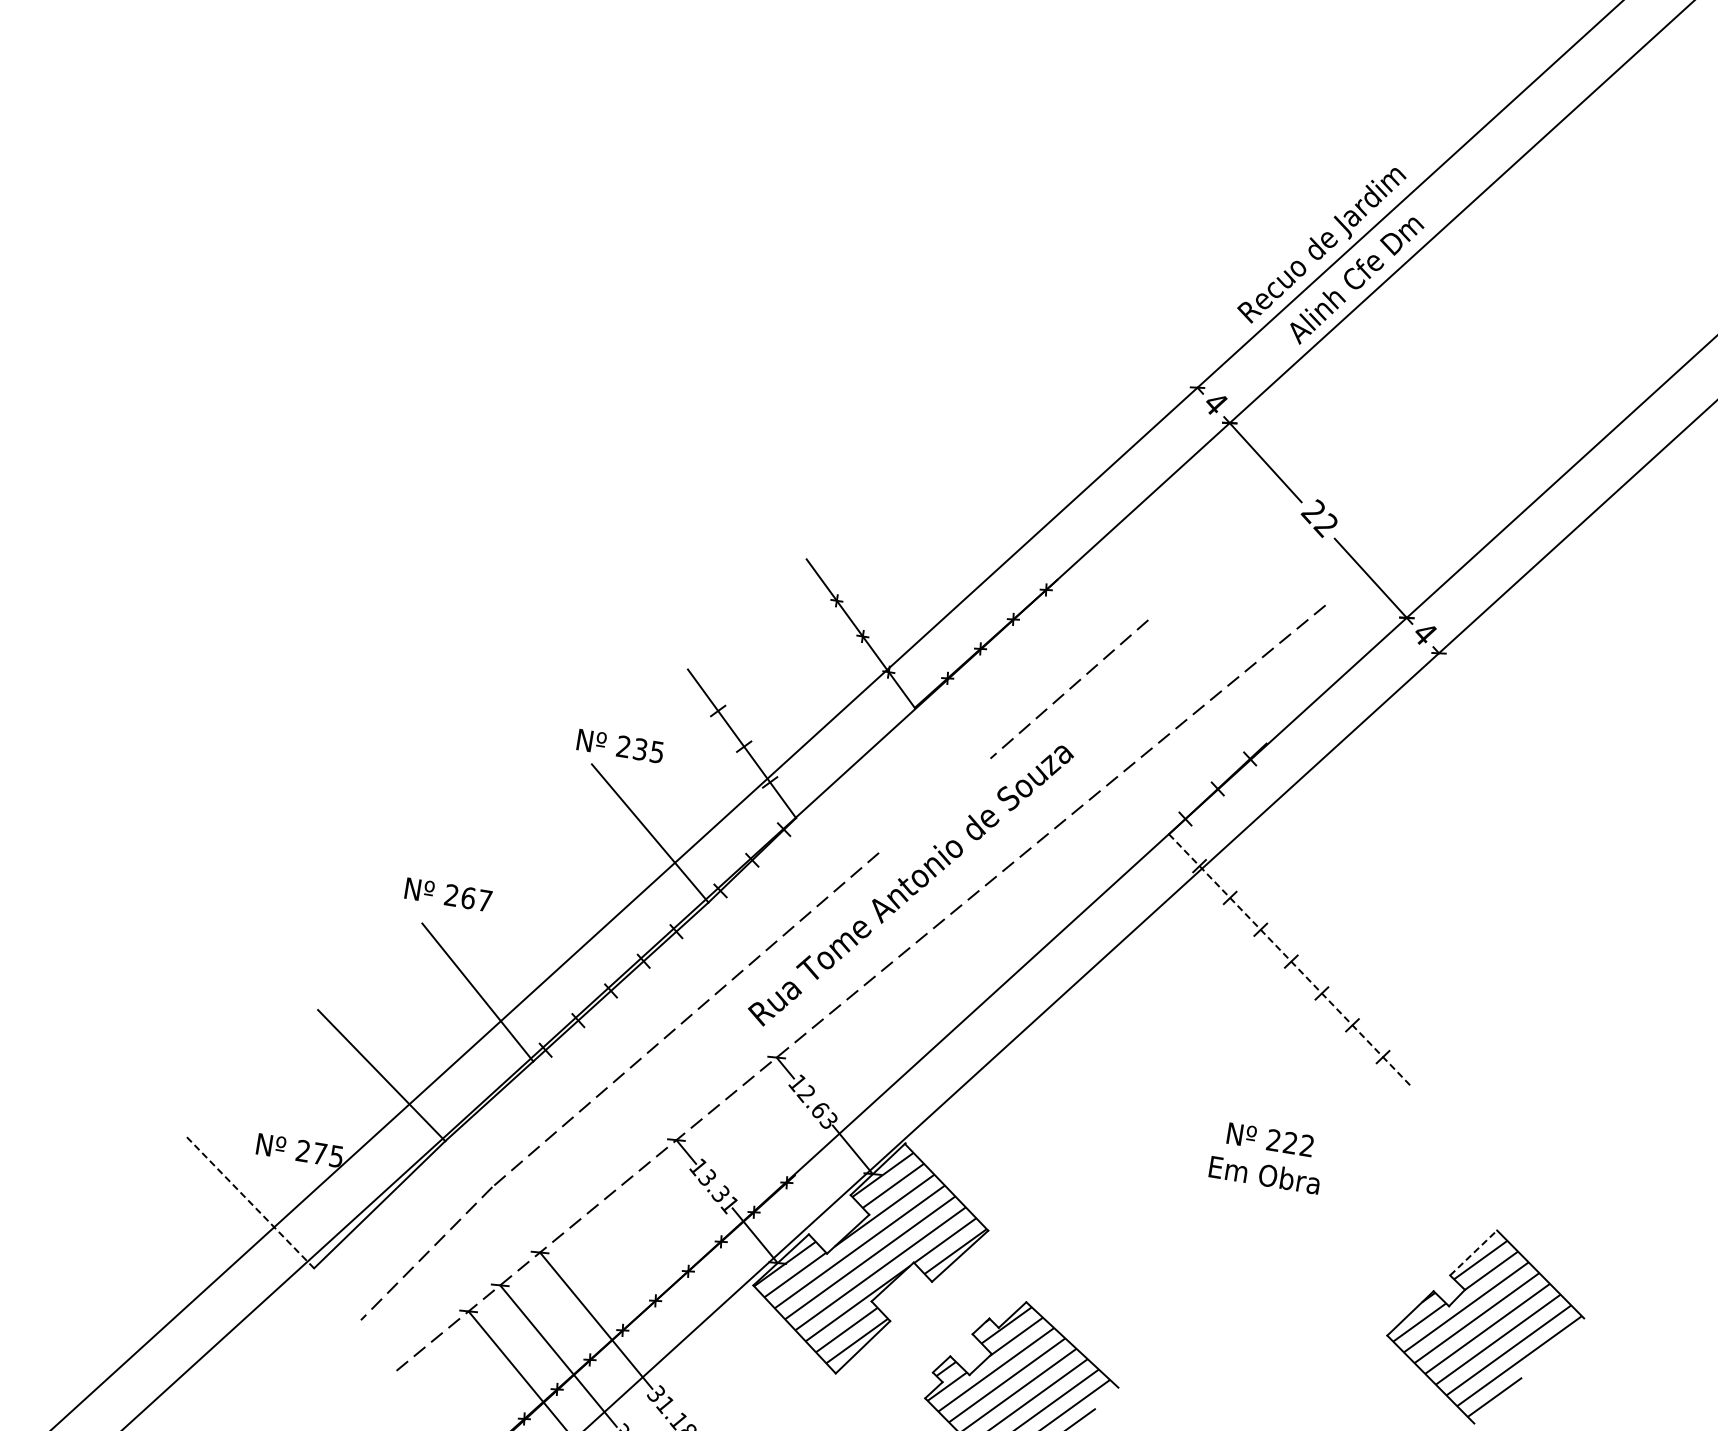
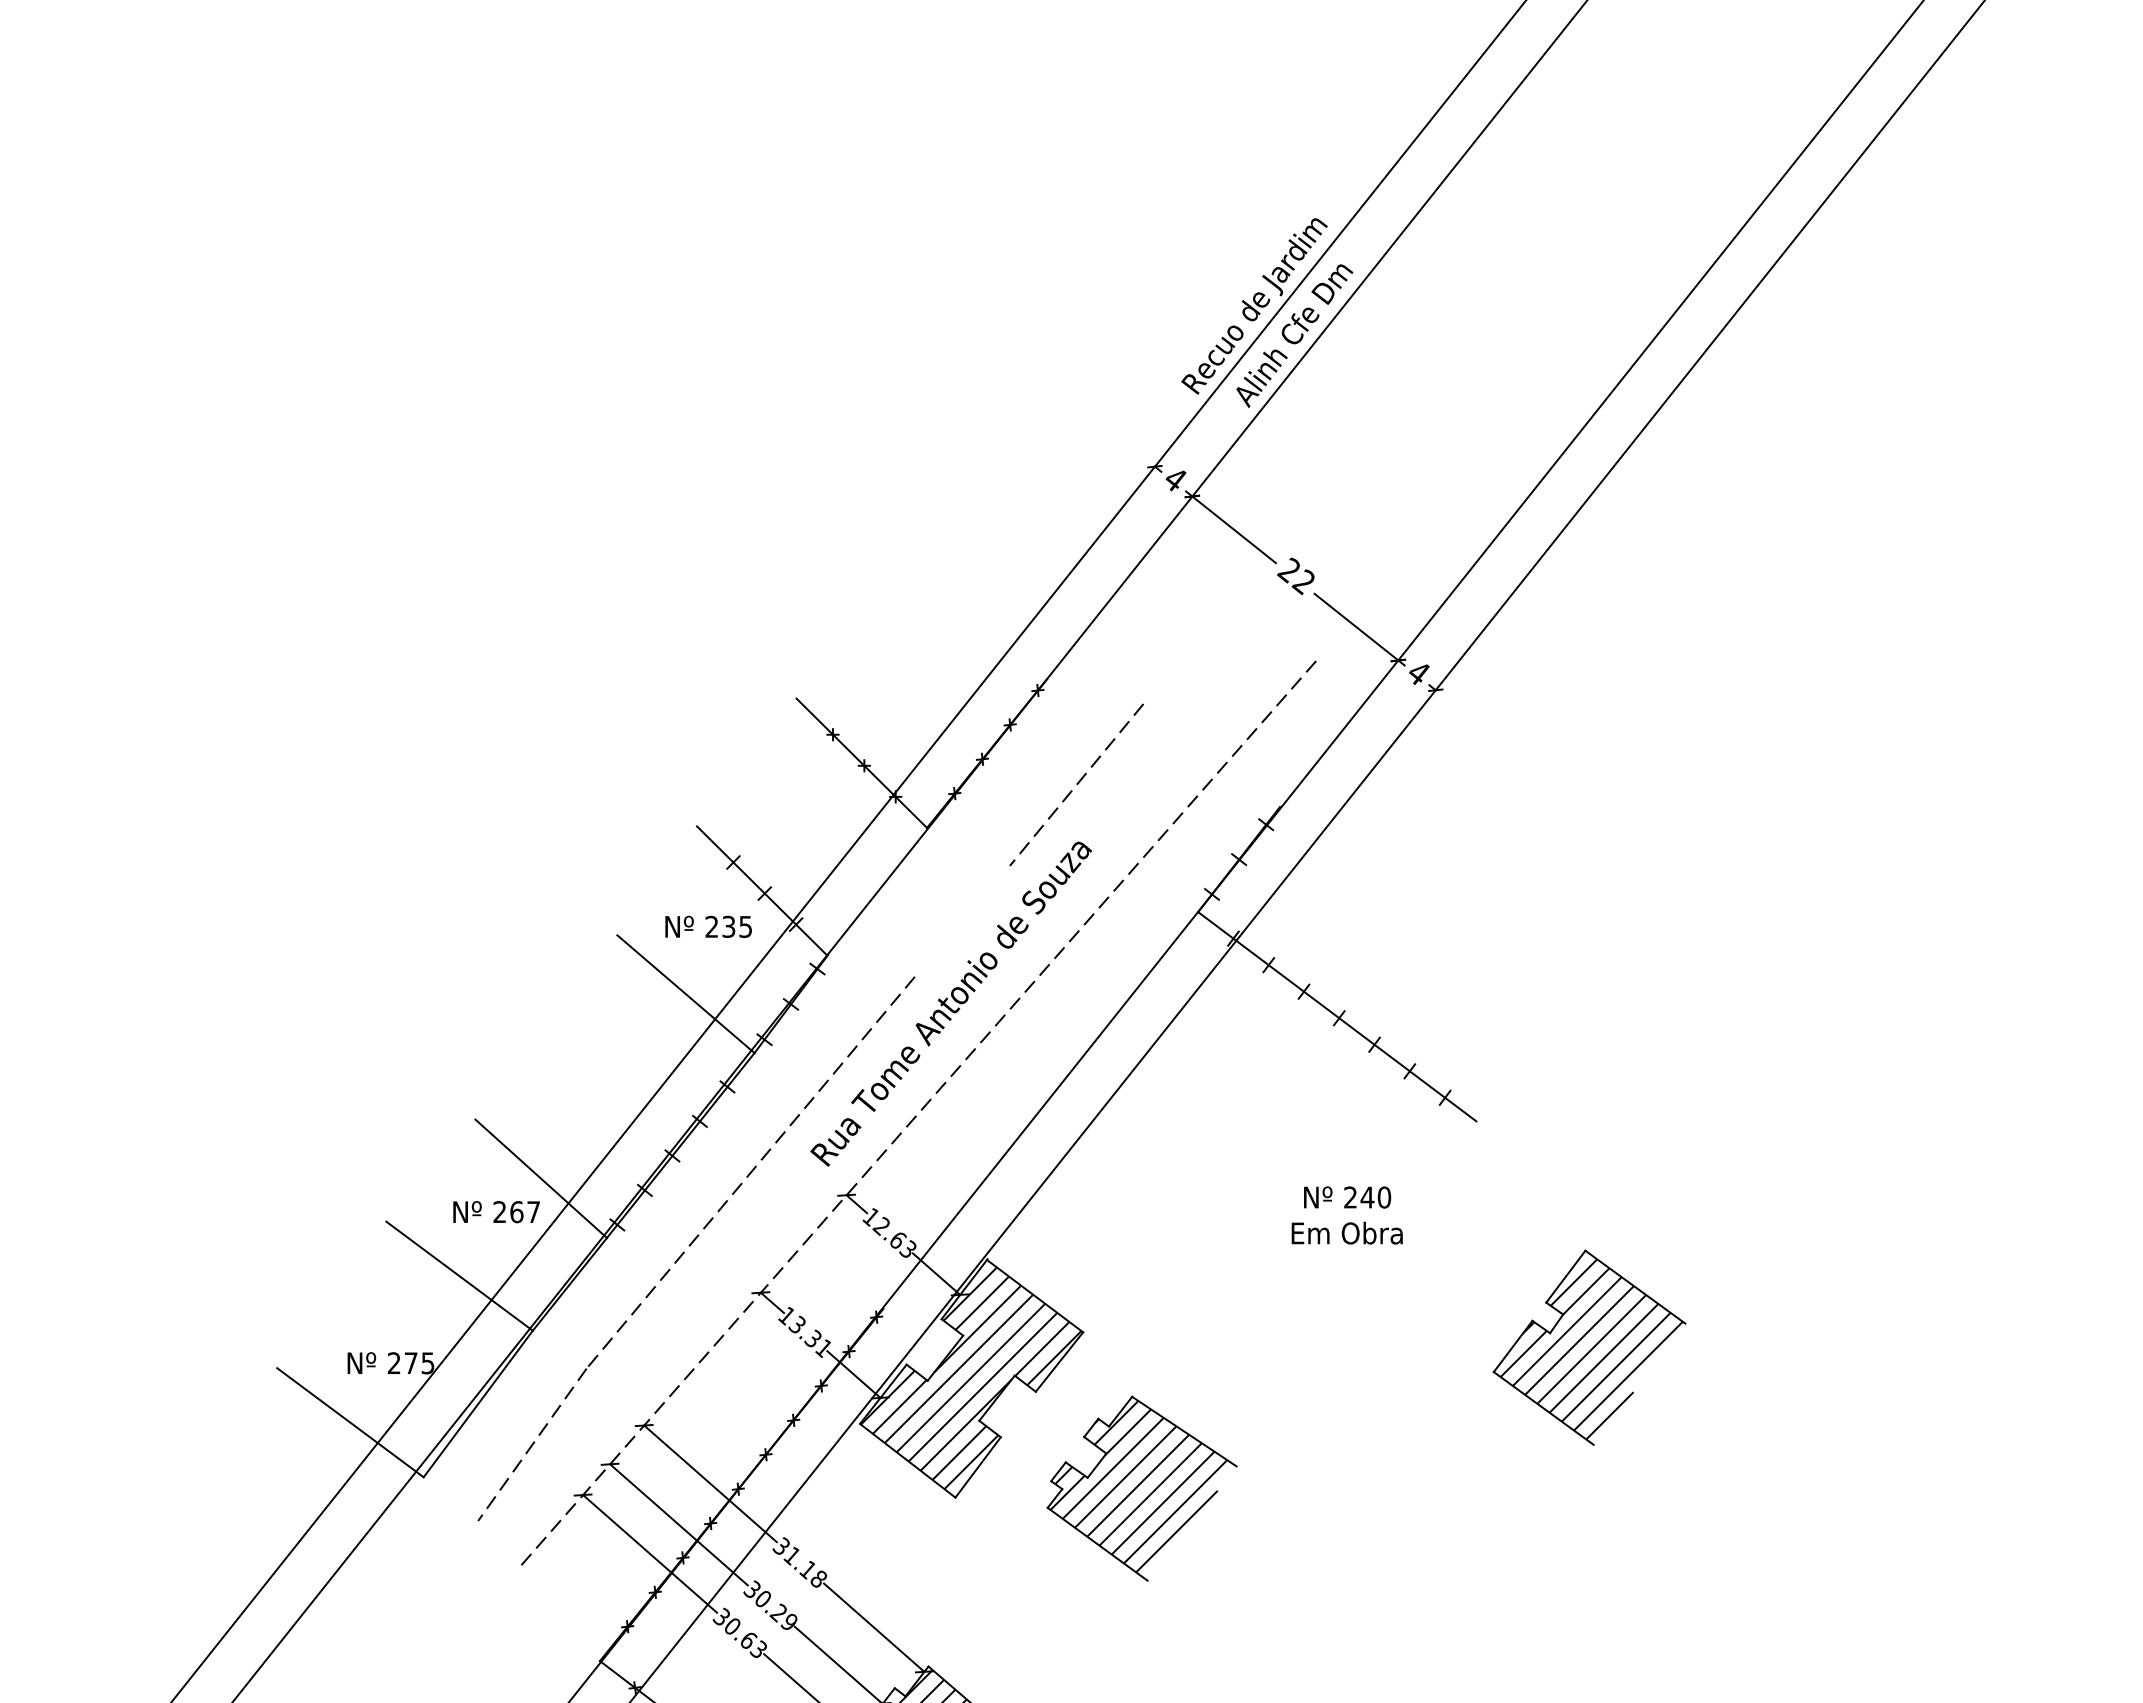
text: (620, 745) -> (708, 926), moved
text: (448, 895) -> (496, 1212), moved
line: (1289, 960) -> (1337, 1017), dashed -> solid
text: (1298, 1144) -> (1375, 1197), 222 -> 240
line: (250, 1203) -> (350, 1423), dashed -> solid
line: (1473, 1252) -> (1565, 1276), dashed -> solid

